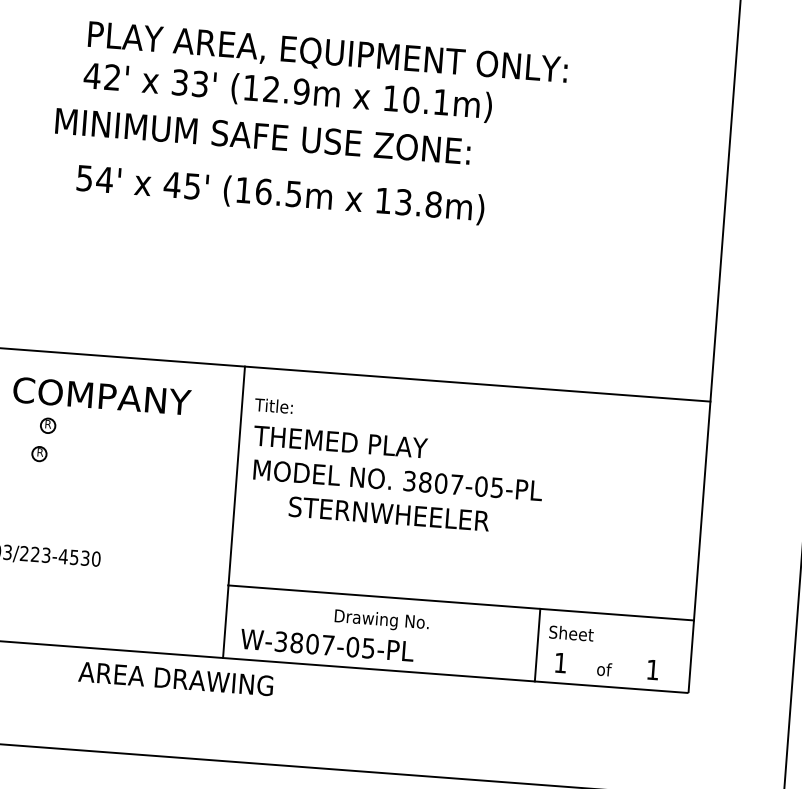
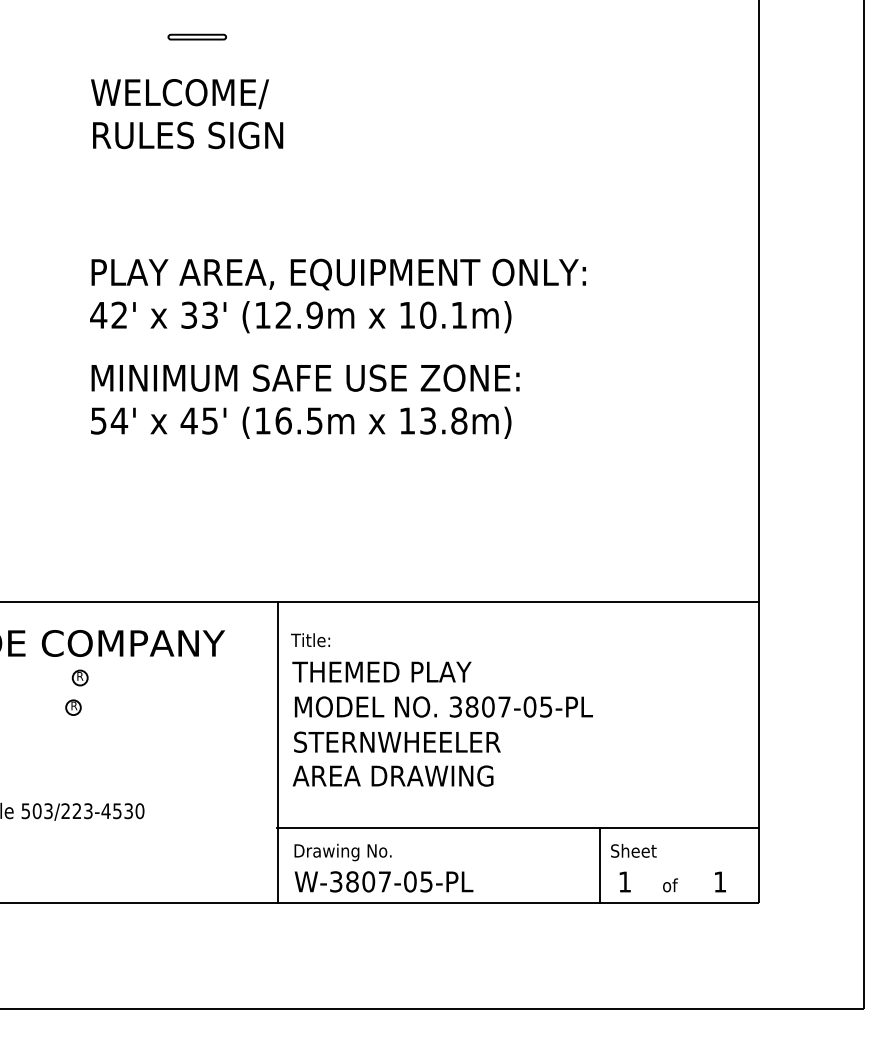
text: (262, 135) -> (305, 377), moved
text: (389, 513) -> (397, 741), moved
text: (381, 620) -> (342, 852), moved
text: (175, 678) -> (392, 775), moved

